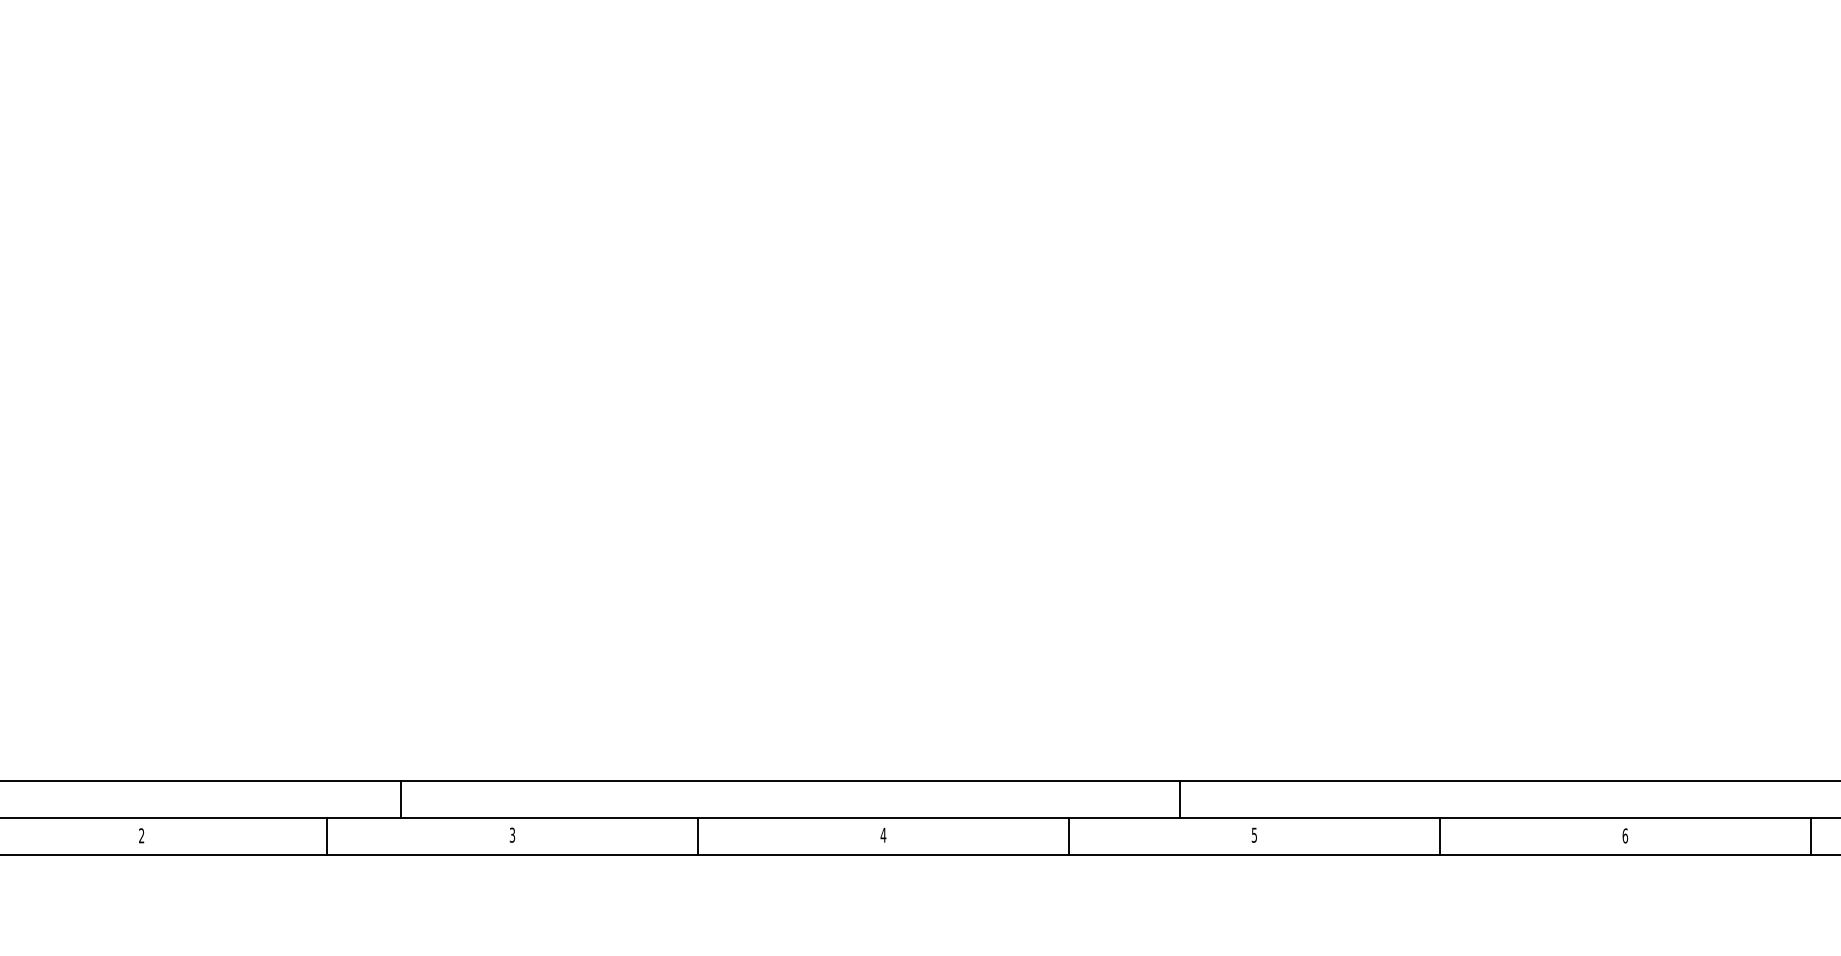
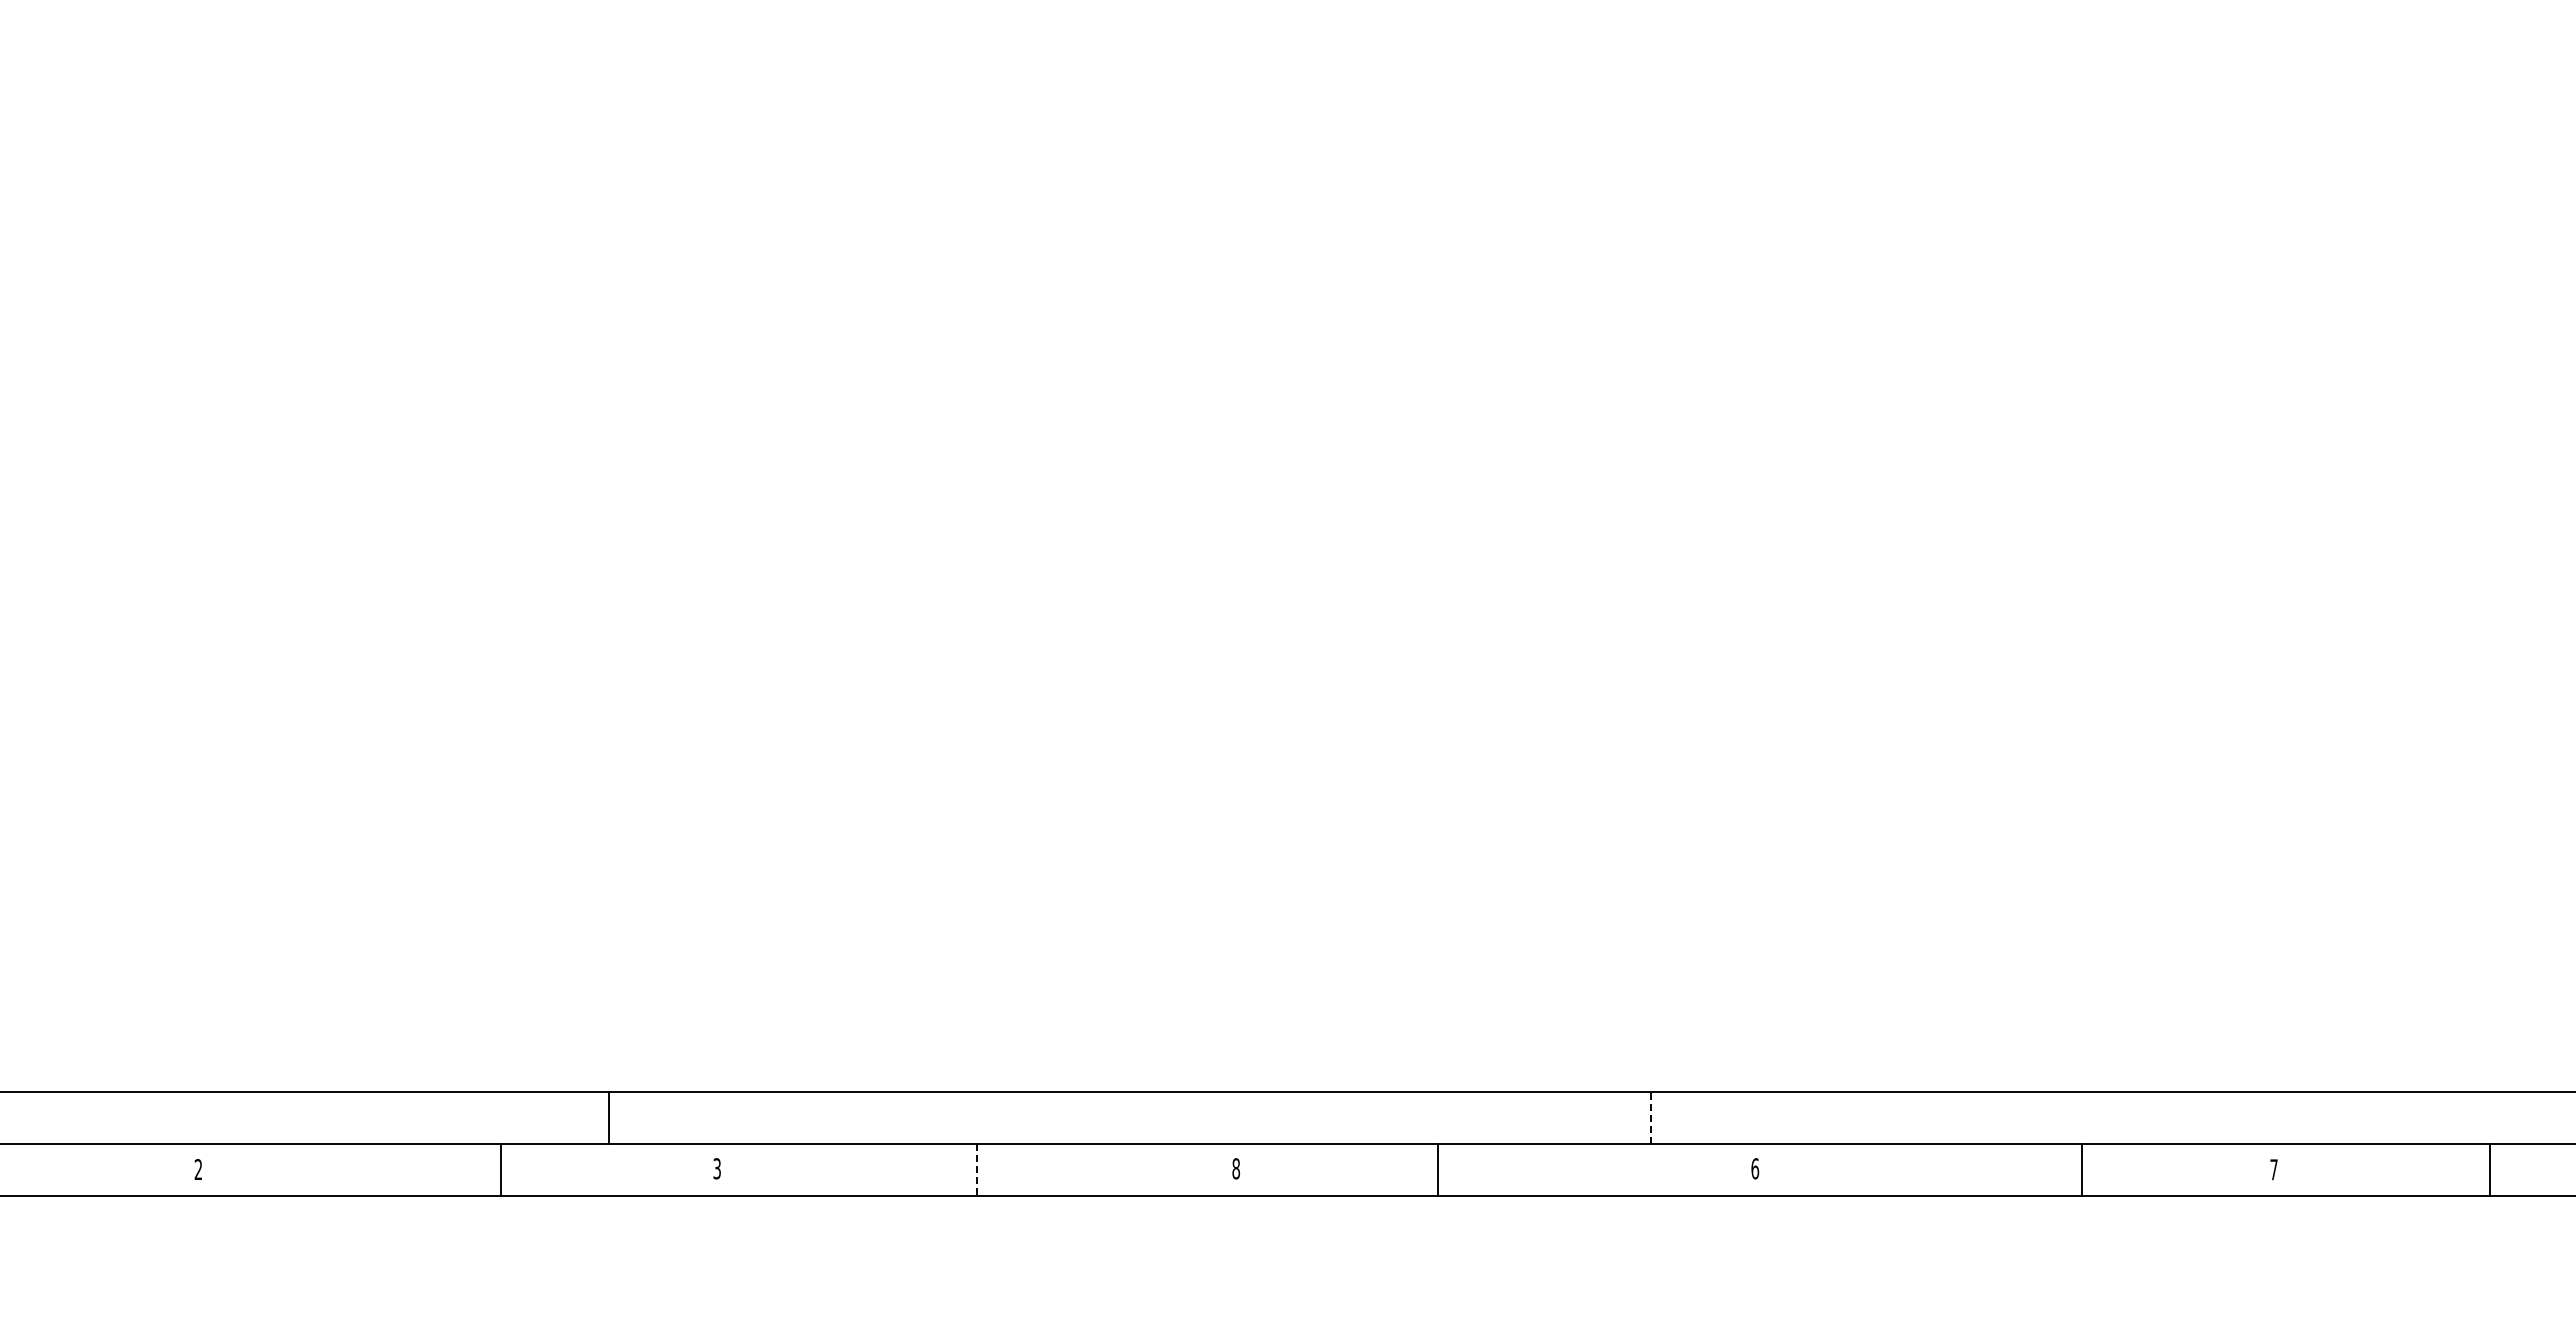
line: (401, 799) -> (609, 1118), moved
line: (1180, 799) -> (1651, 1118), solid -> dashed
text: (883, 835) -> (1236, 1168), 4 -> 8
text: (1254, 835) -> (1755, 1168), 5 -> 6
text: (1624, 835) -> (2273, 1169), 6 -> 7
line: (326, 836) -> (500, 1170), moved
line: (697, 836) -> (976, 1170), solid -> dashed
line: (1068, 836) -> (1438, 1170), moved
line: (1439, 836) -> (2082, 1170), moved
line: (1810, 836) -> (2490, 1170), moved

